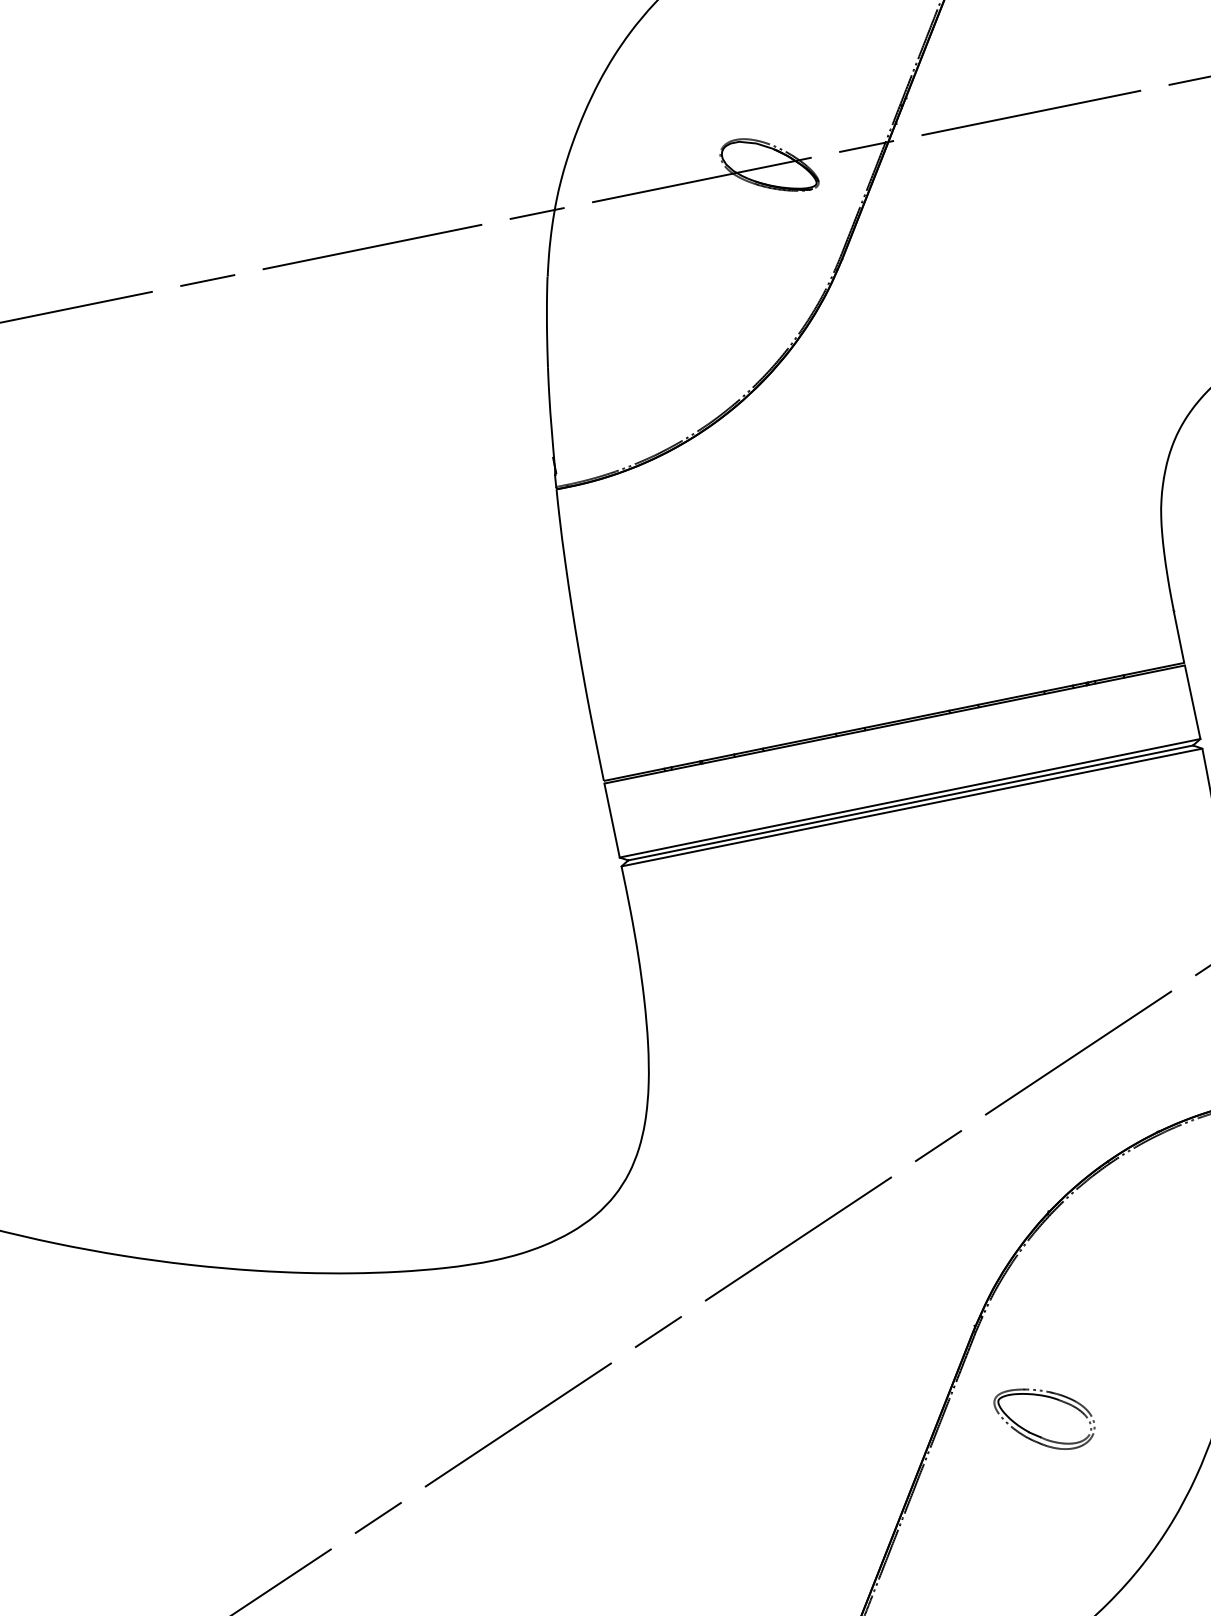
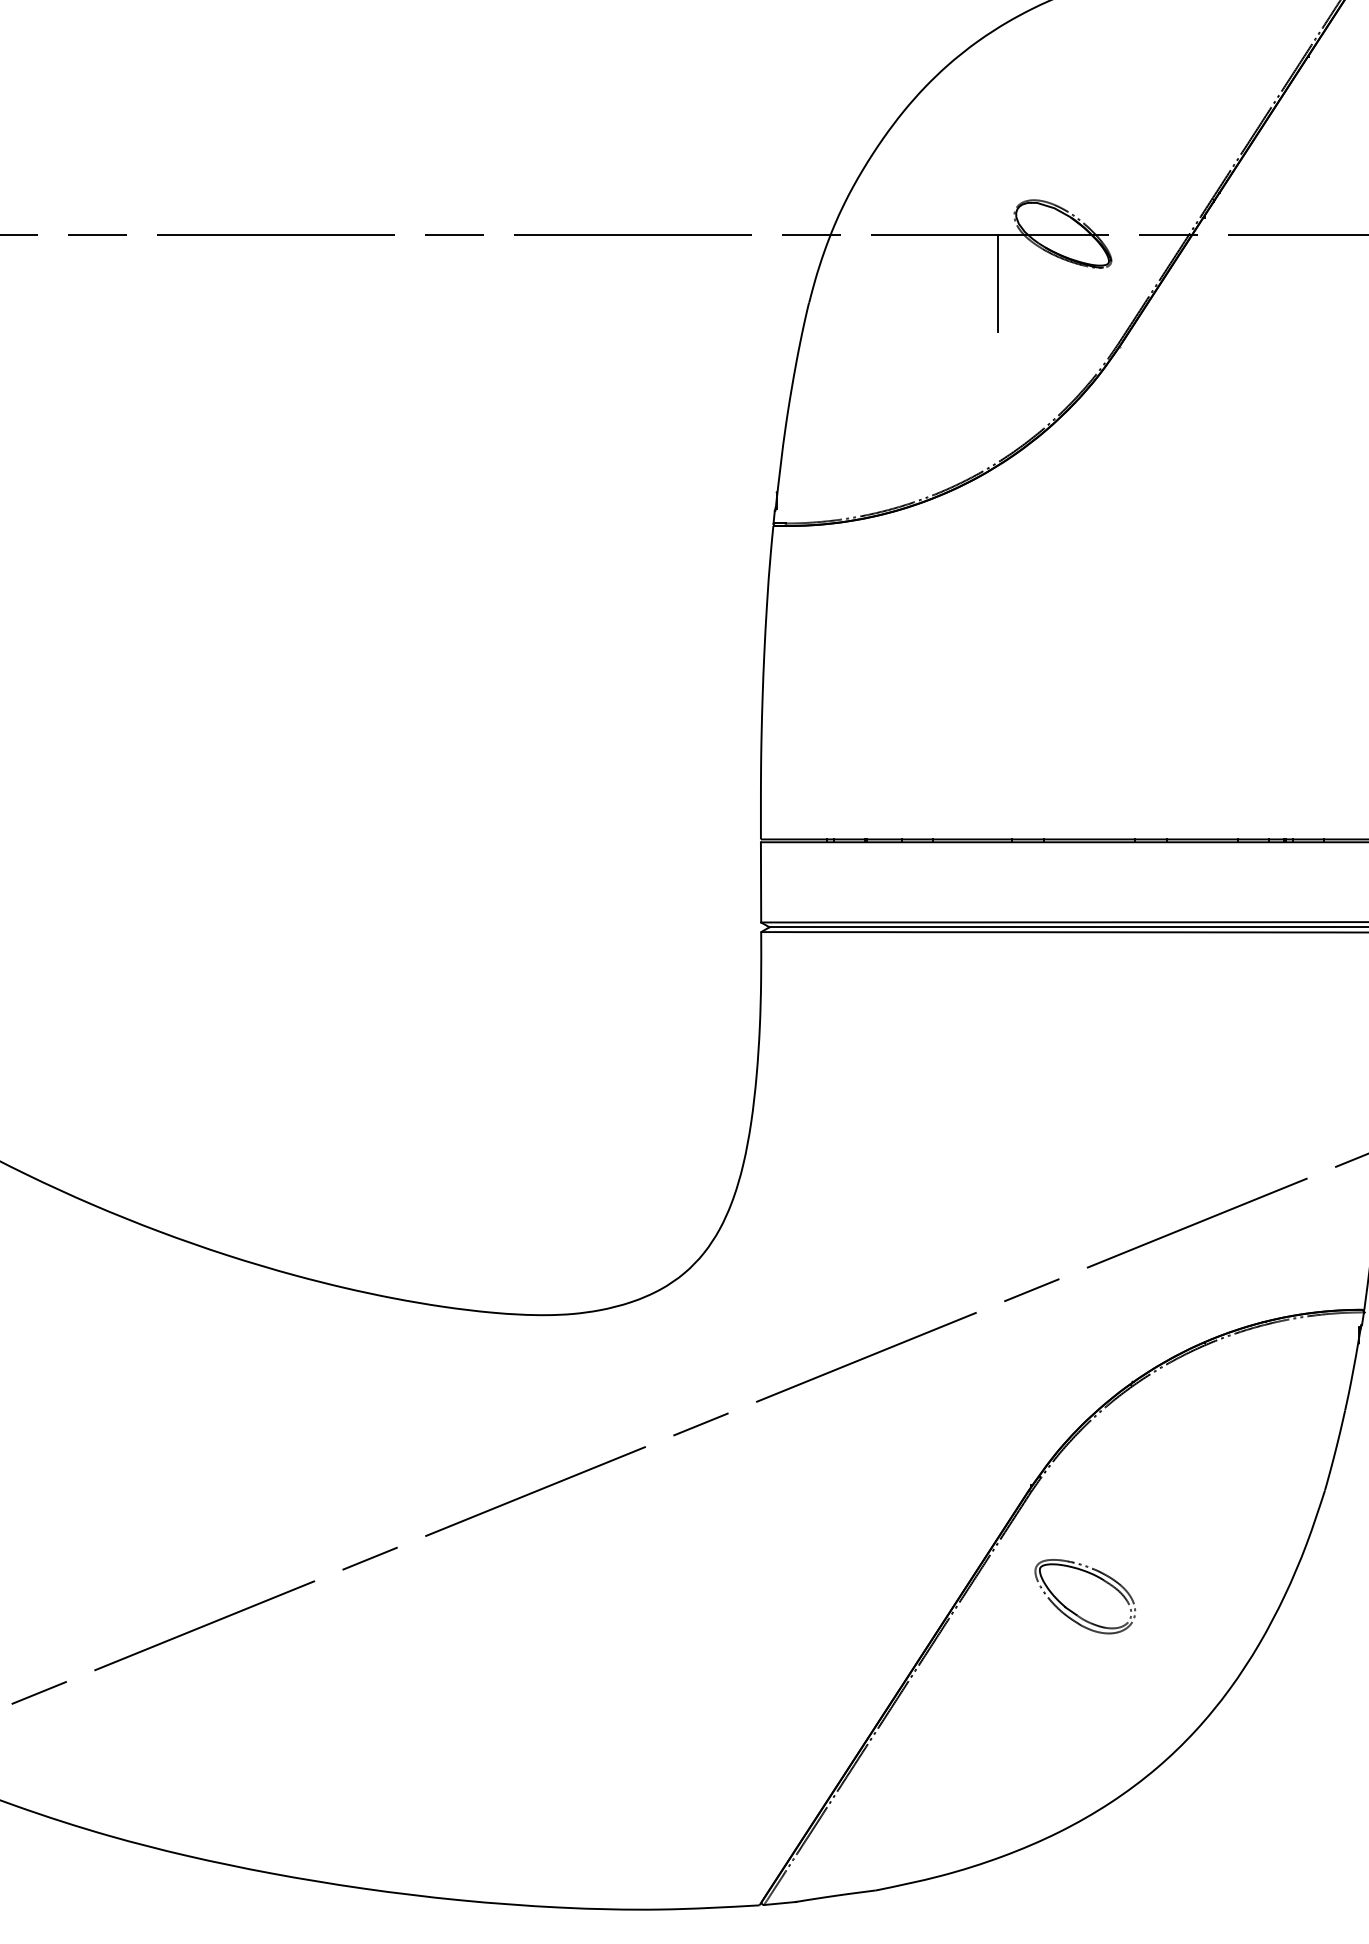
line: (718, 222) -> (998, 282), added

